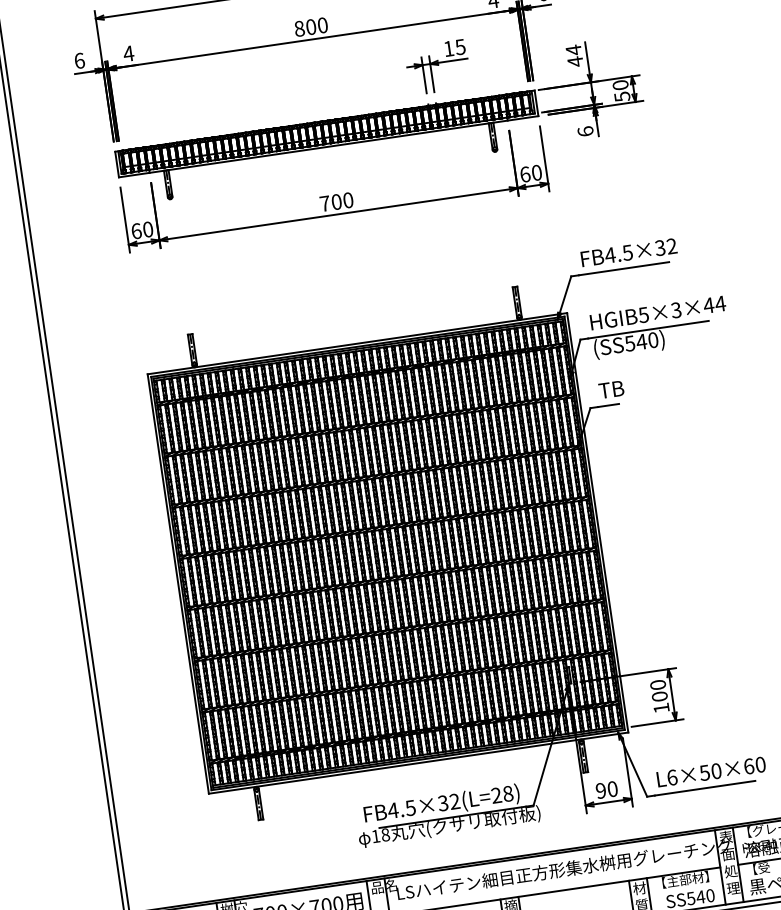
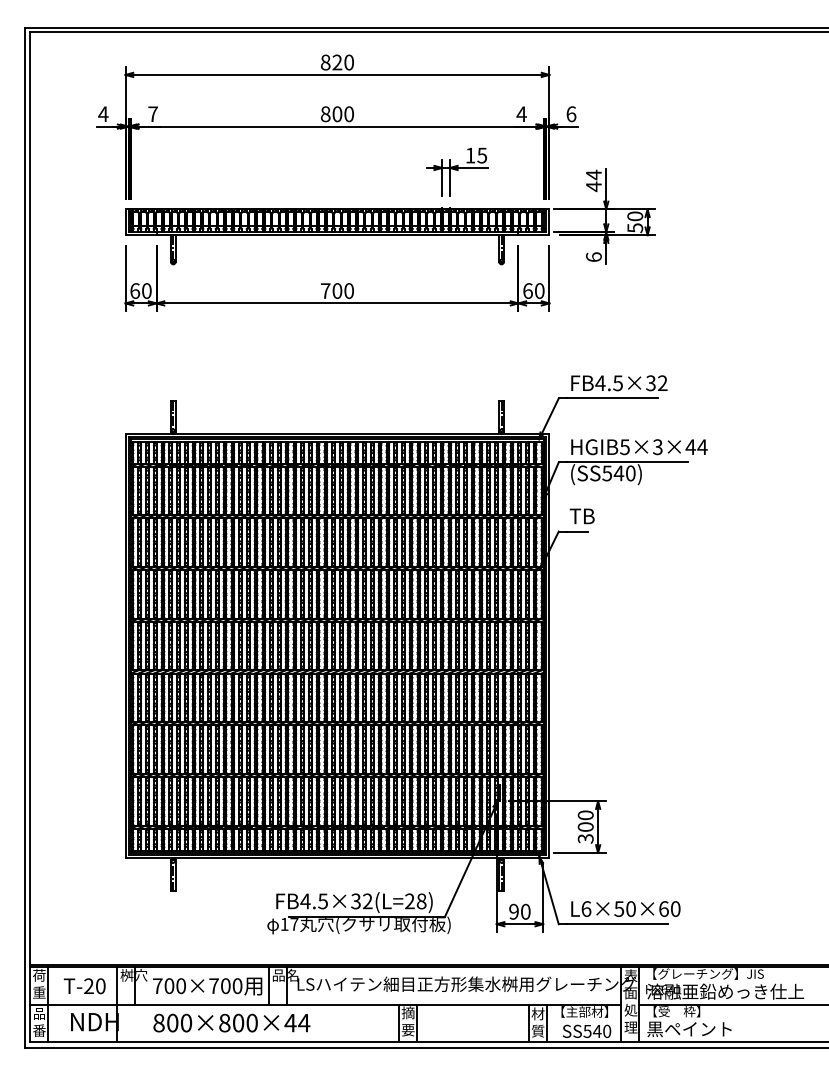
text: (128, 53) -> (152, 113), 4 -> 7
text: (79, 61) -> (103, 114), 6 -> 4
text: (661, 707) -> (585, 838), 100 -> 300
text: (385, 835) -> (294, 924), 18 -> 17

